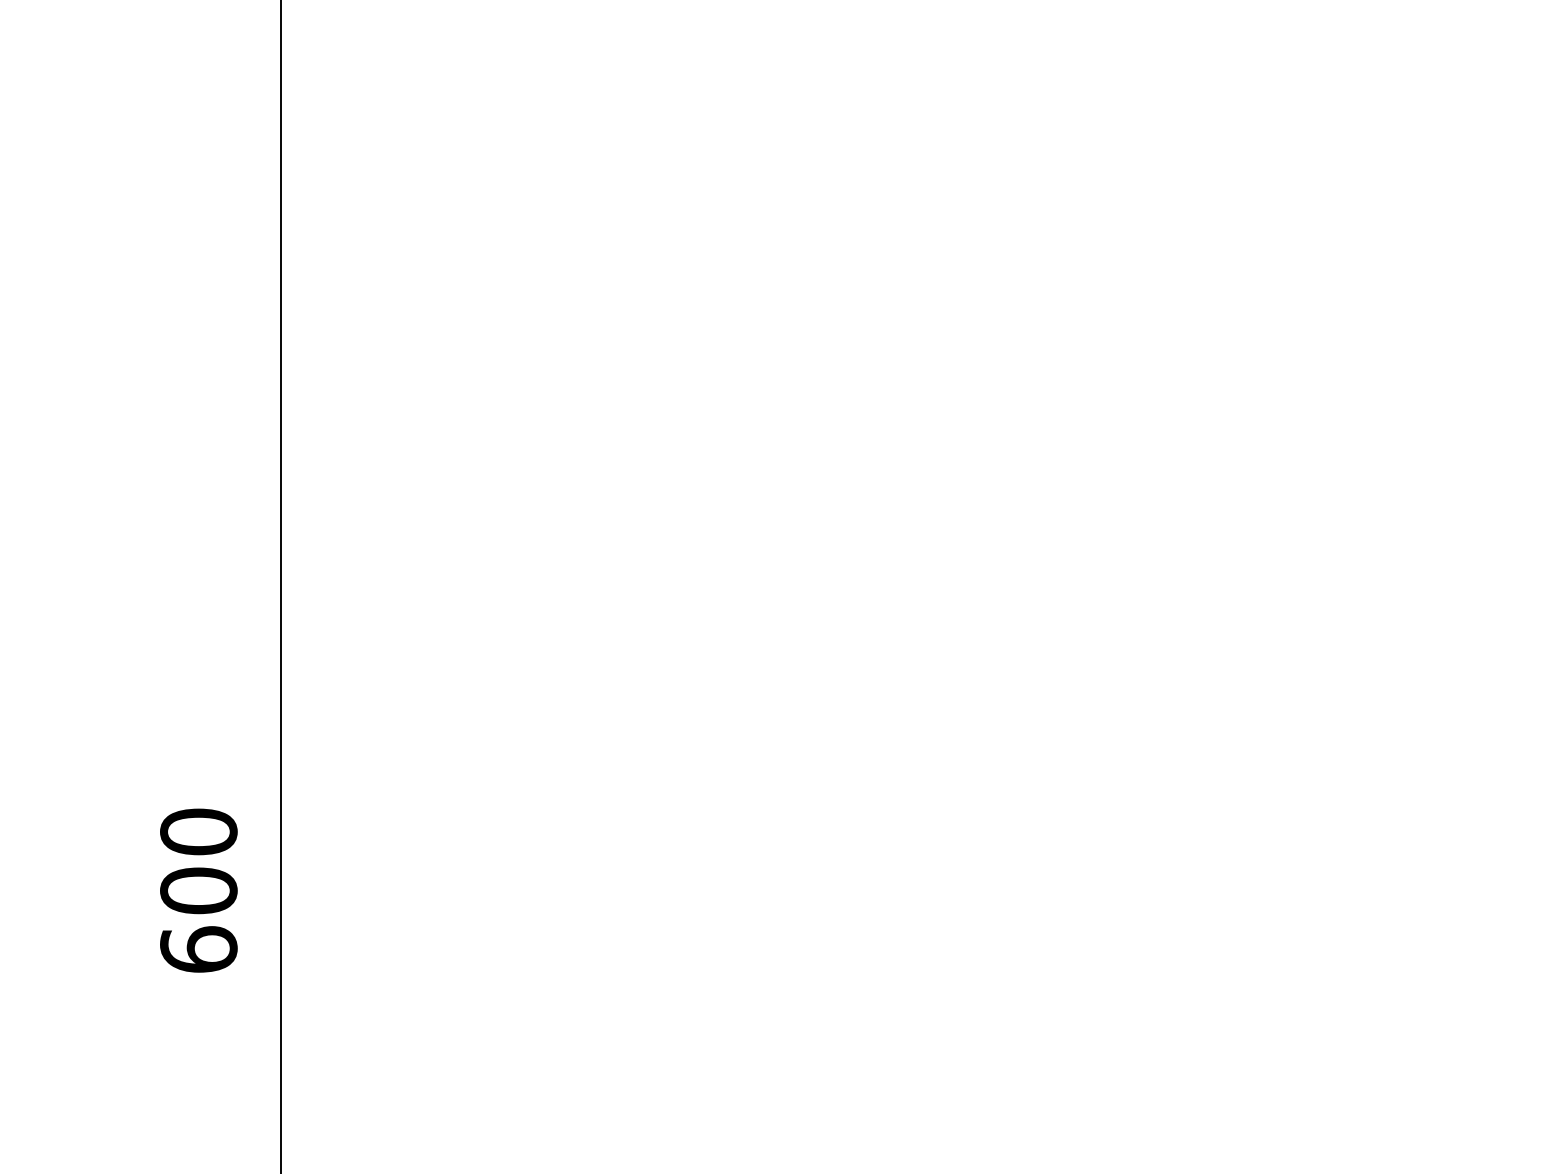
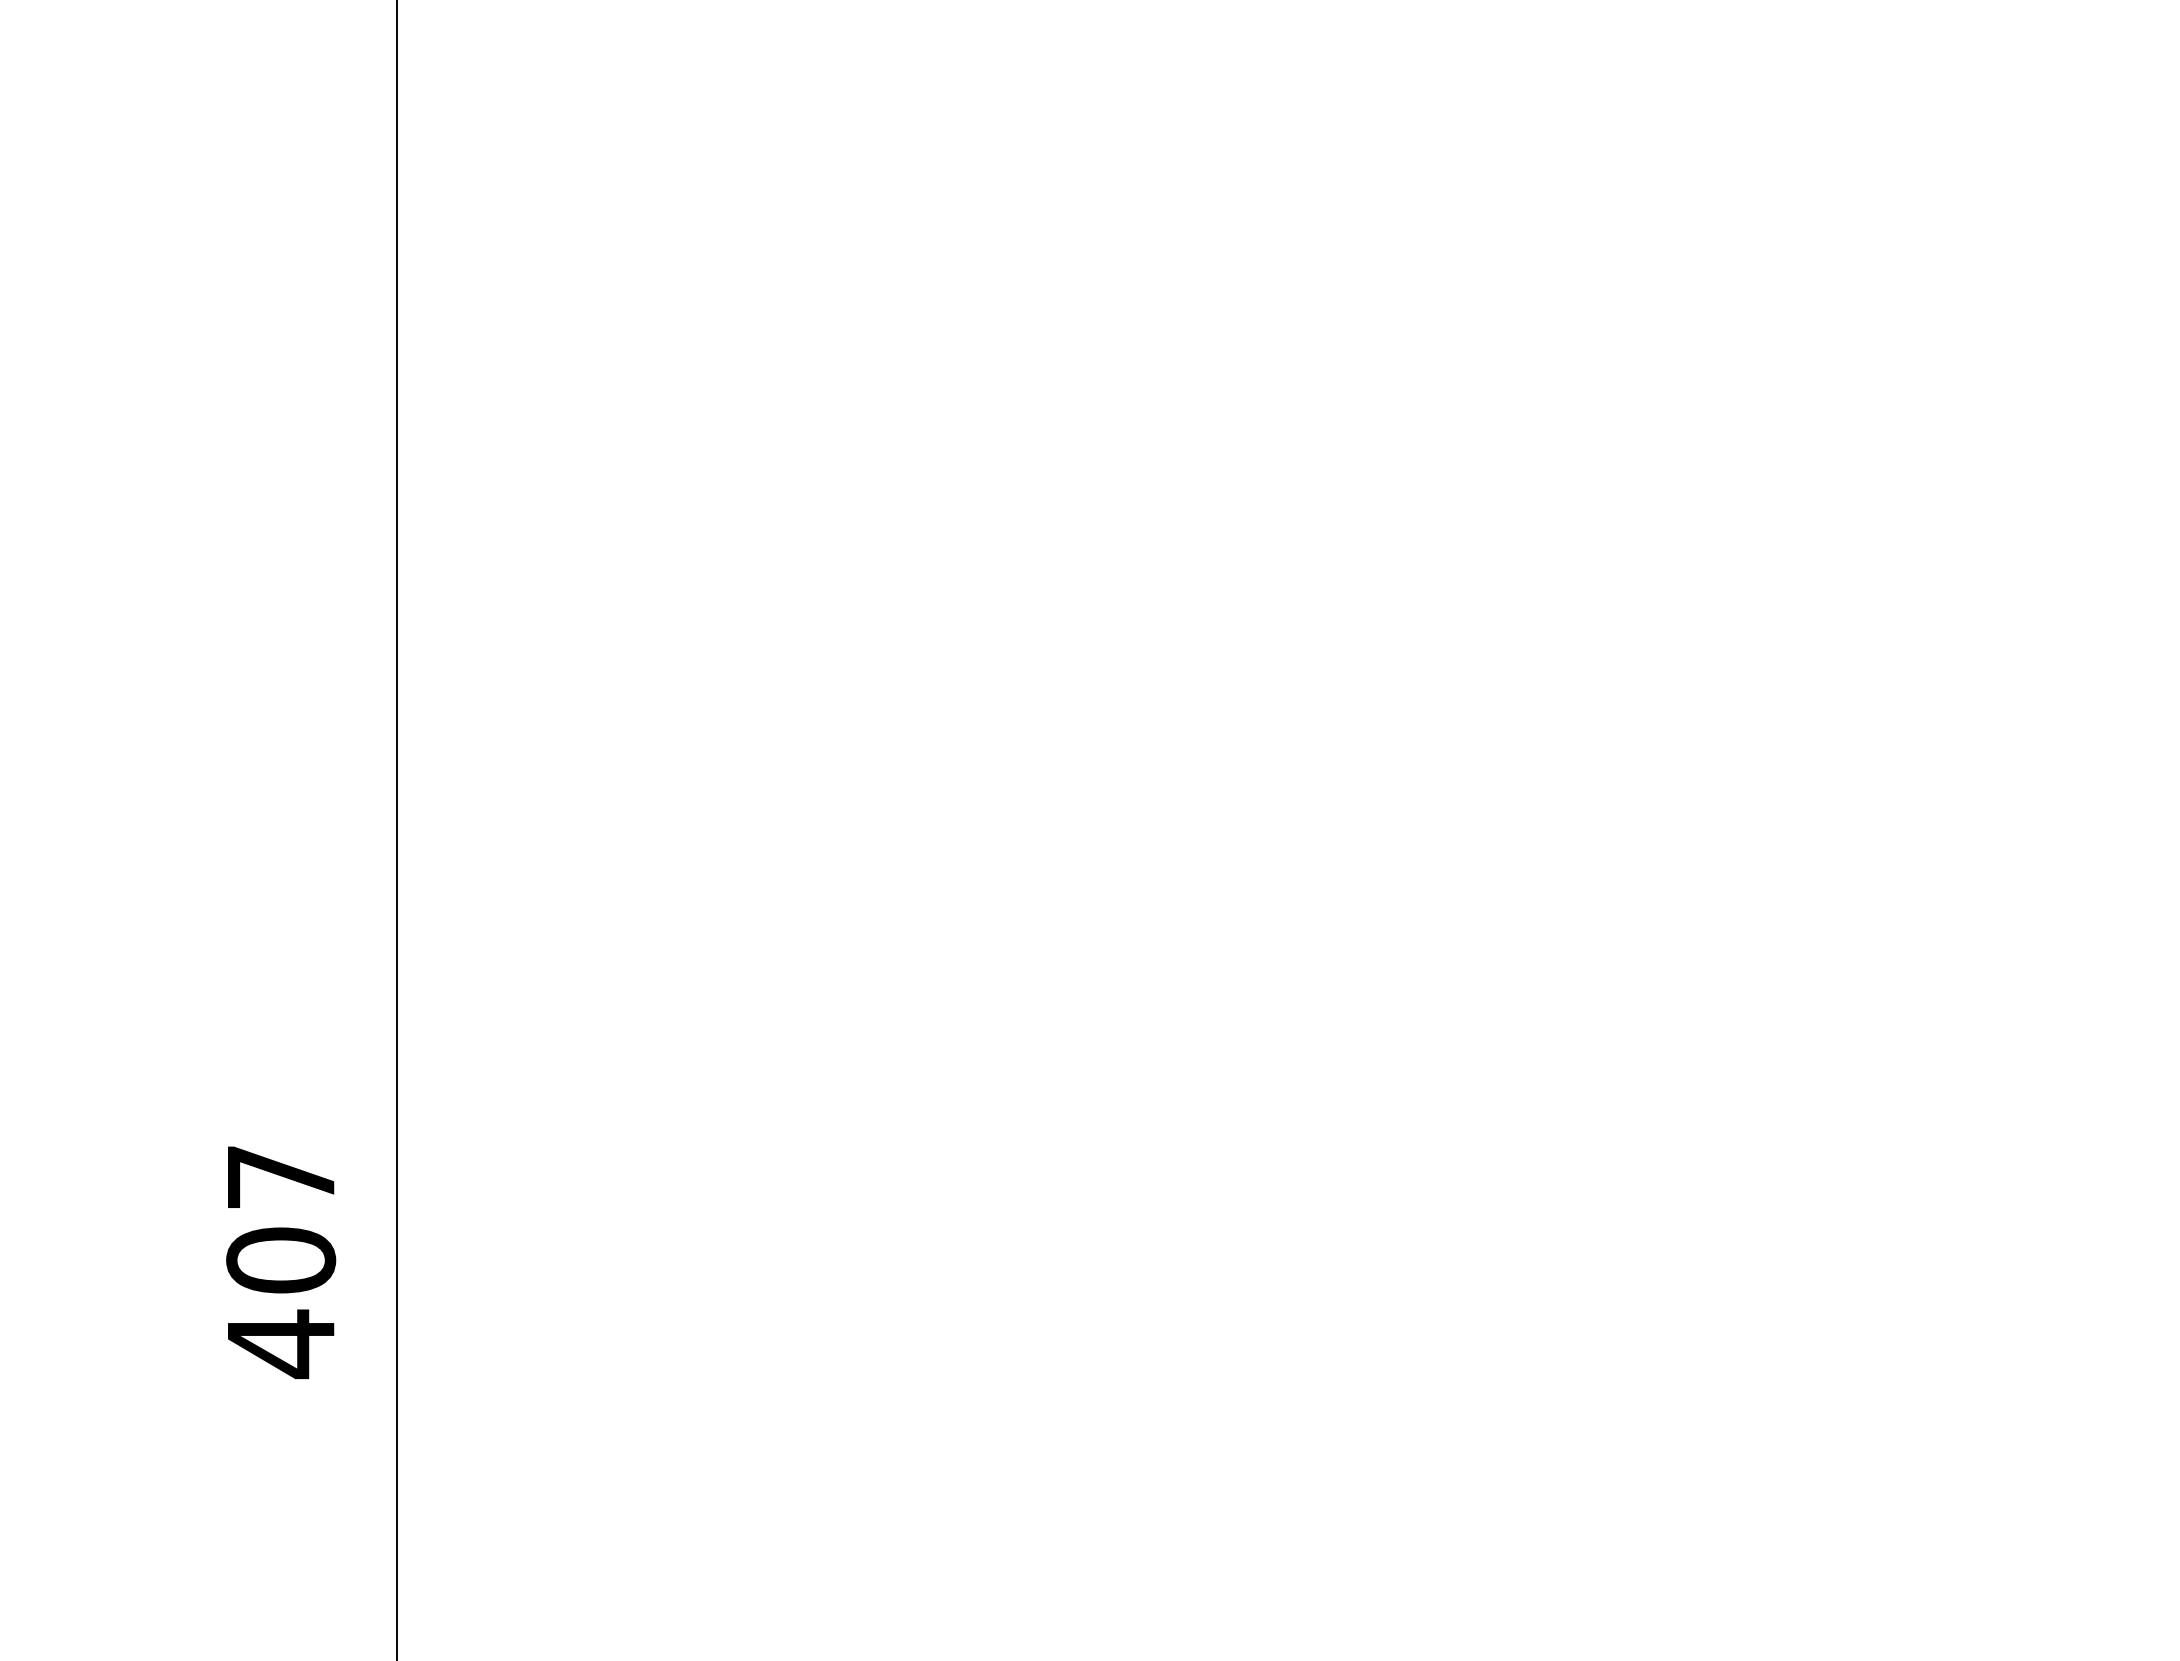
text: (199, 891) -> (281, 1261), 600 -> 407

